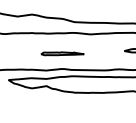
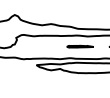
line: (61, 53) -> (79, 46), moved

